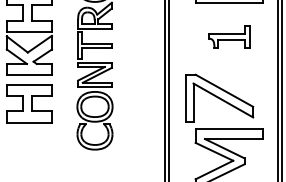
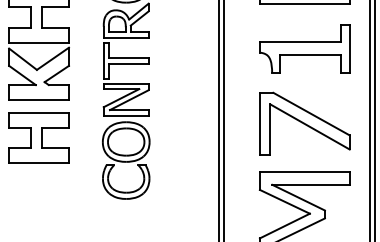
part: (228, 36) -> (303, 48), size x1.67
part: (219, 97) -> (304, 122), moved

